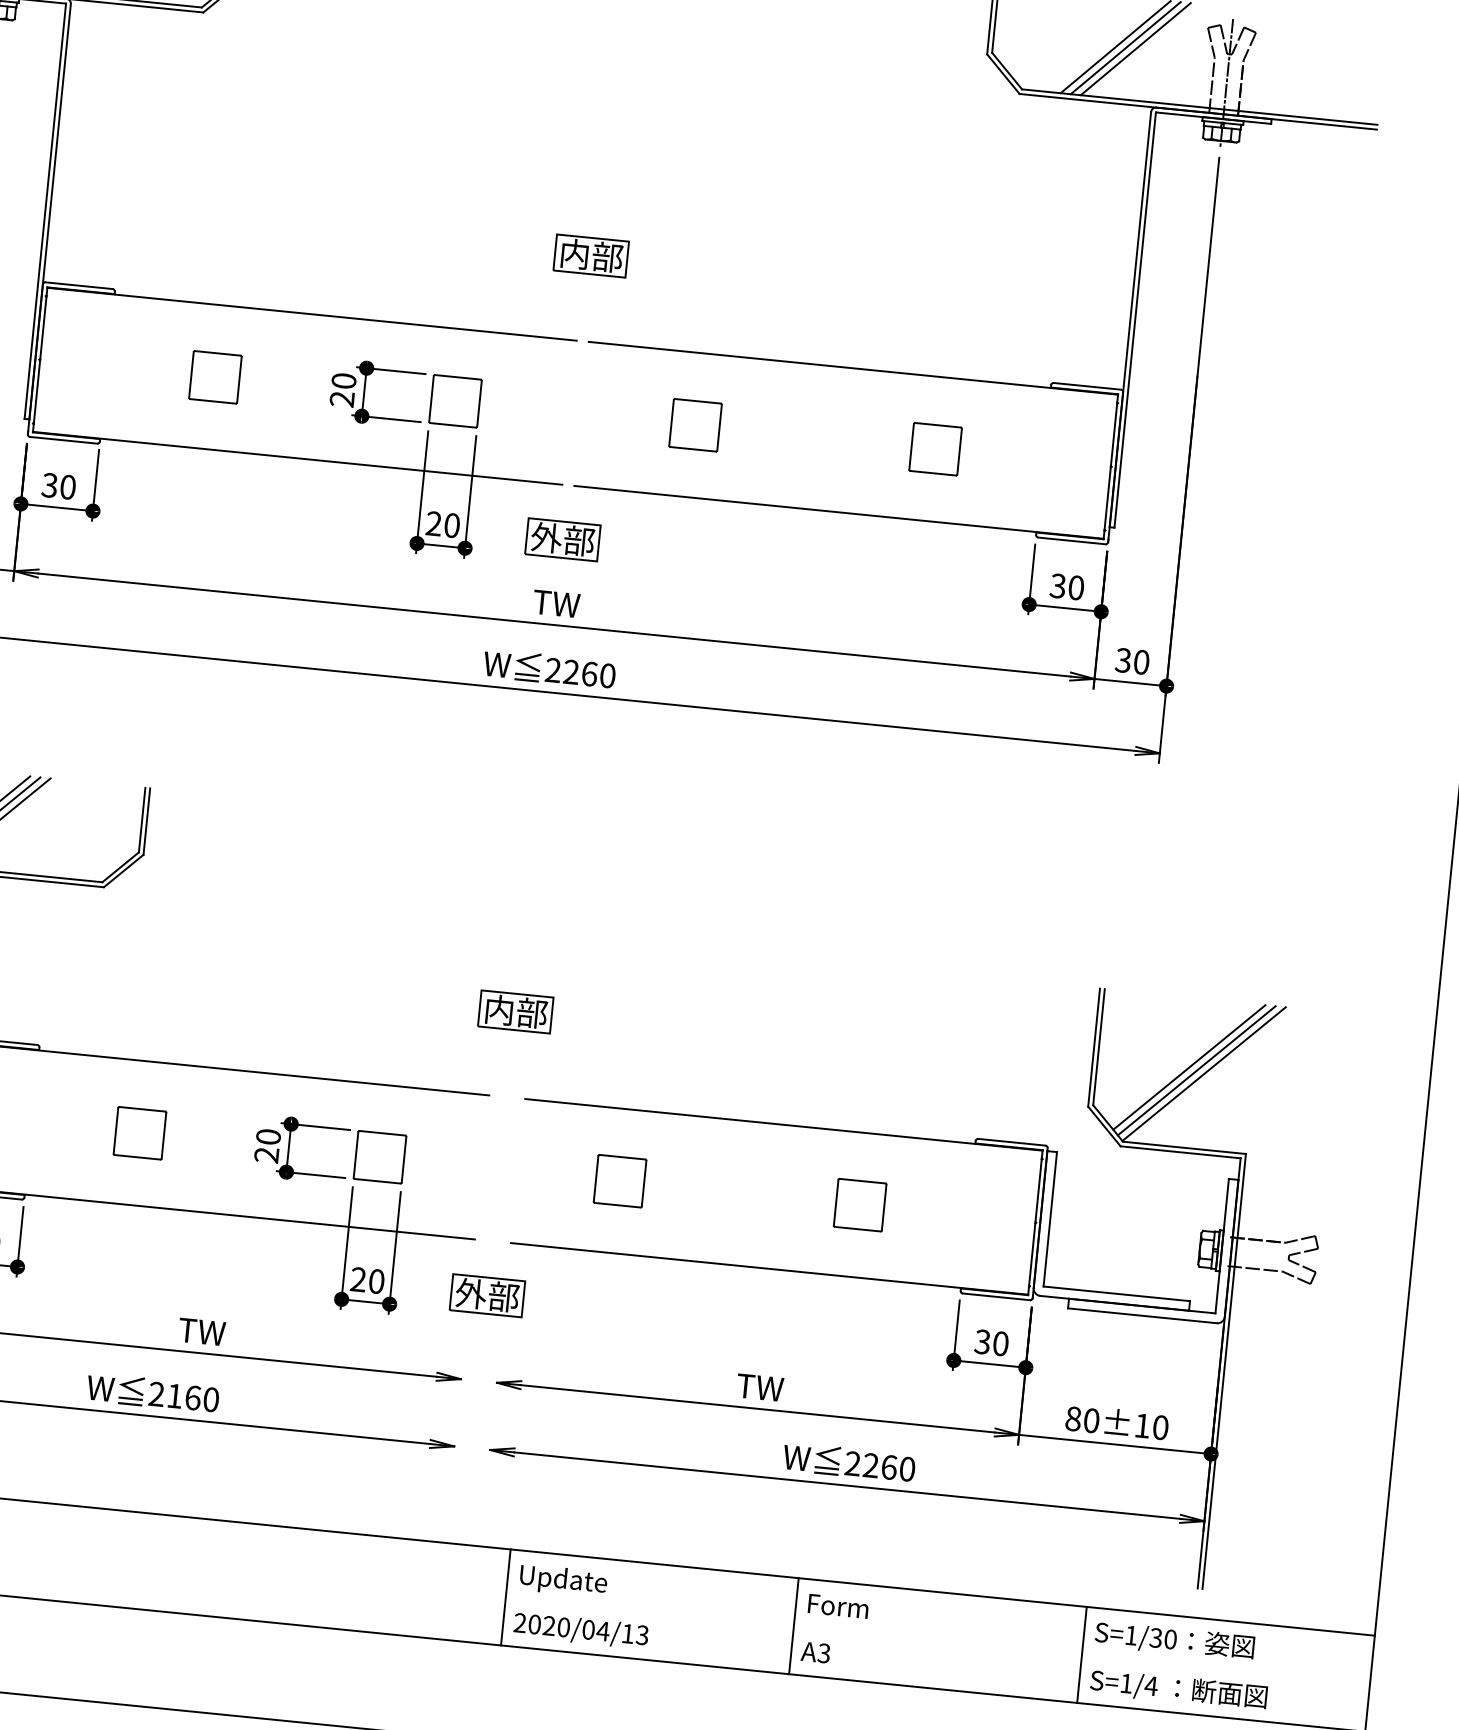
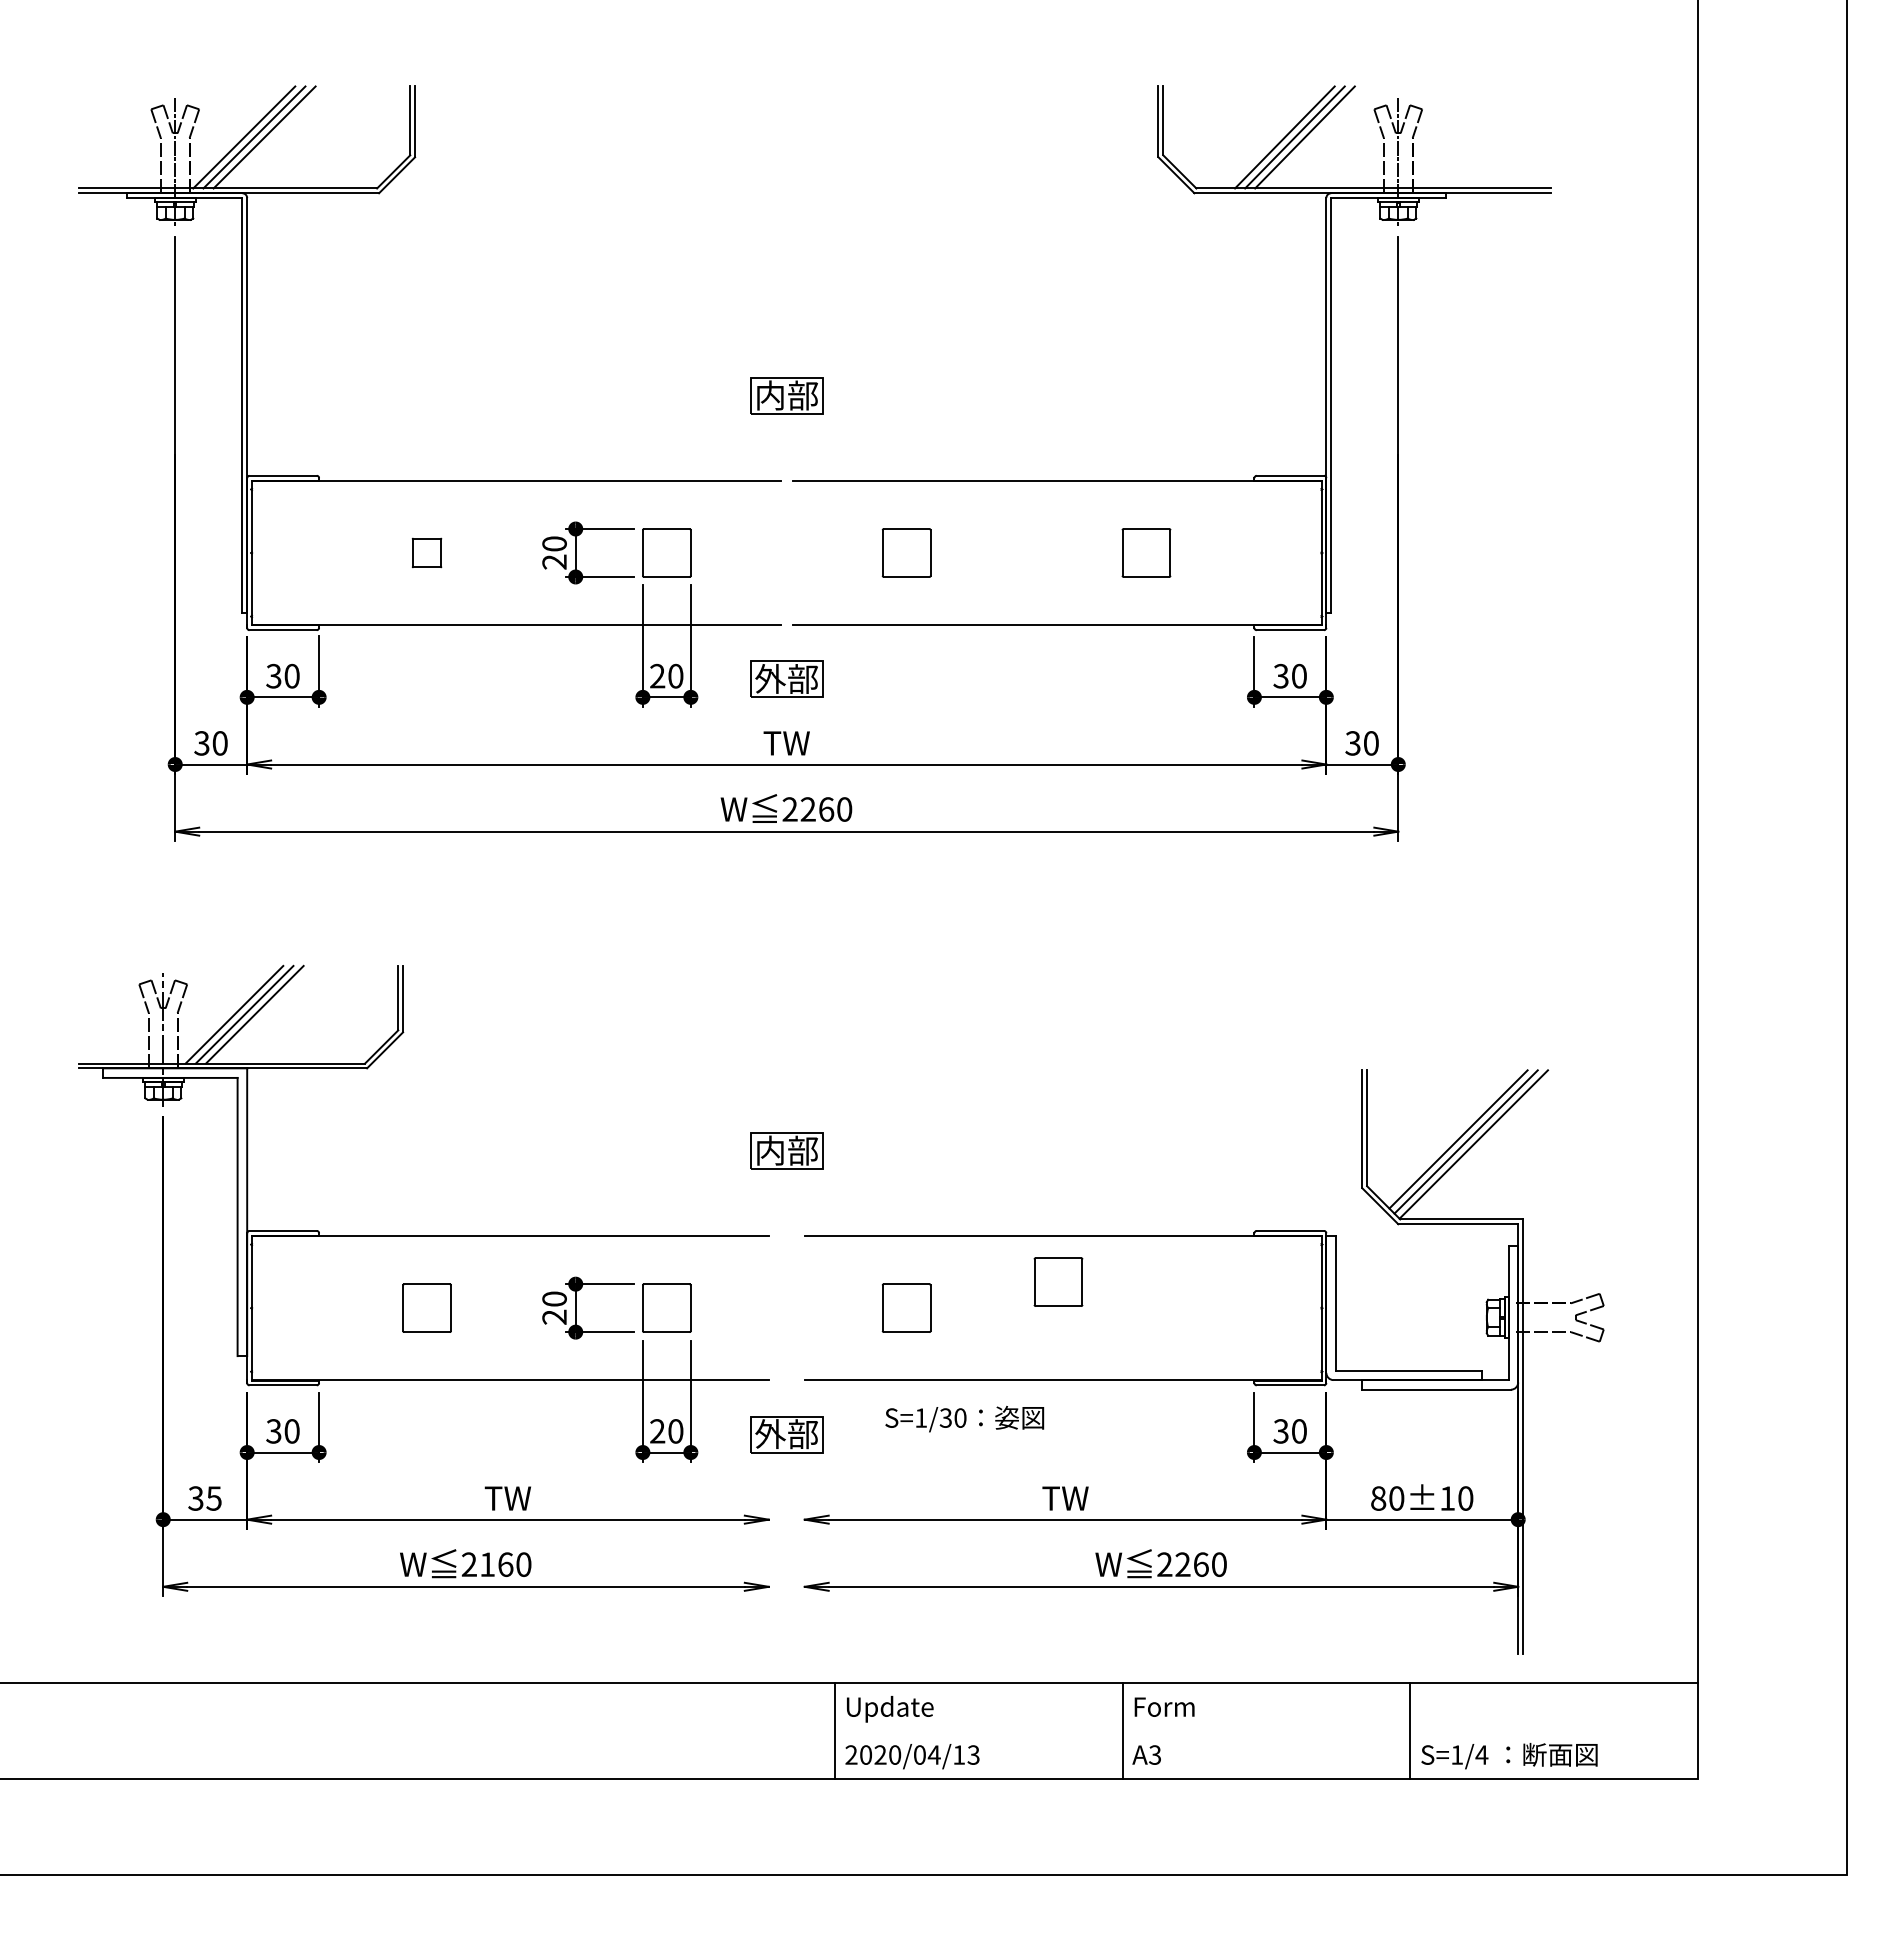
part: (214, 376) -> (426, 552), size x0.6
part: (860, 1204) -> (1058, 1281), moved
text: (1174, 1641) -> (964, 1419), moved

